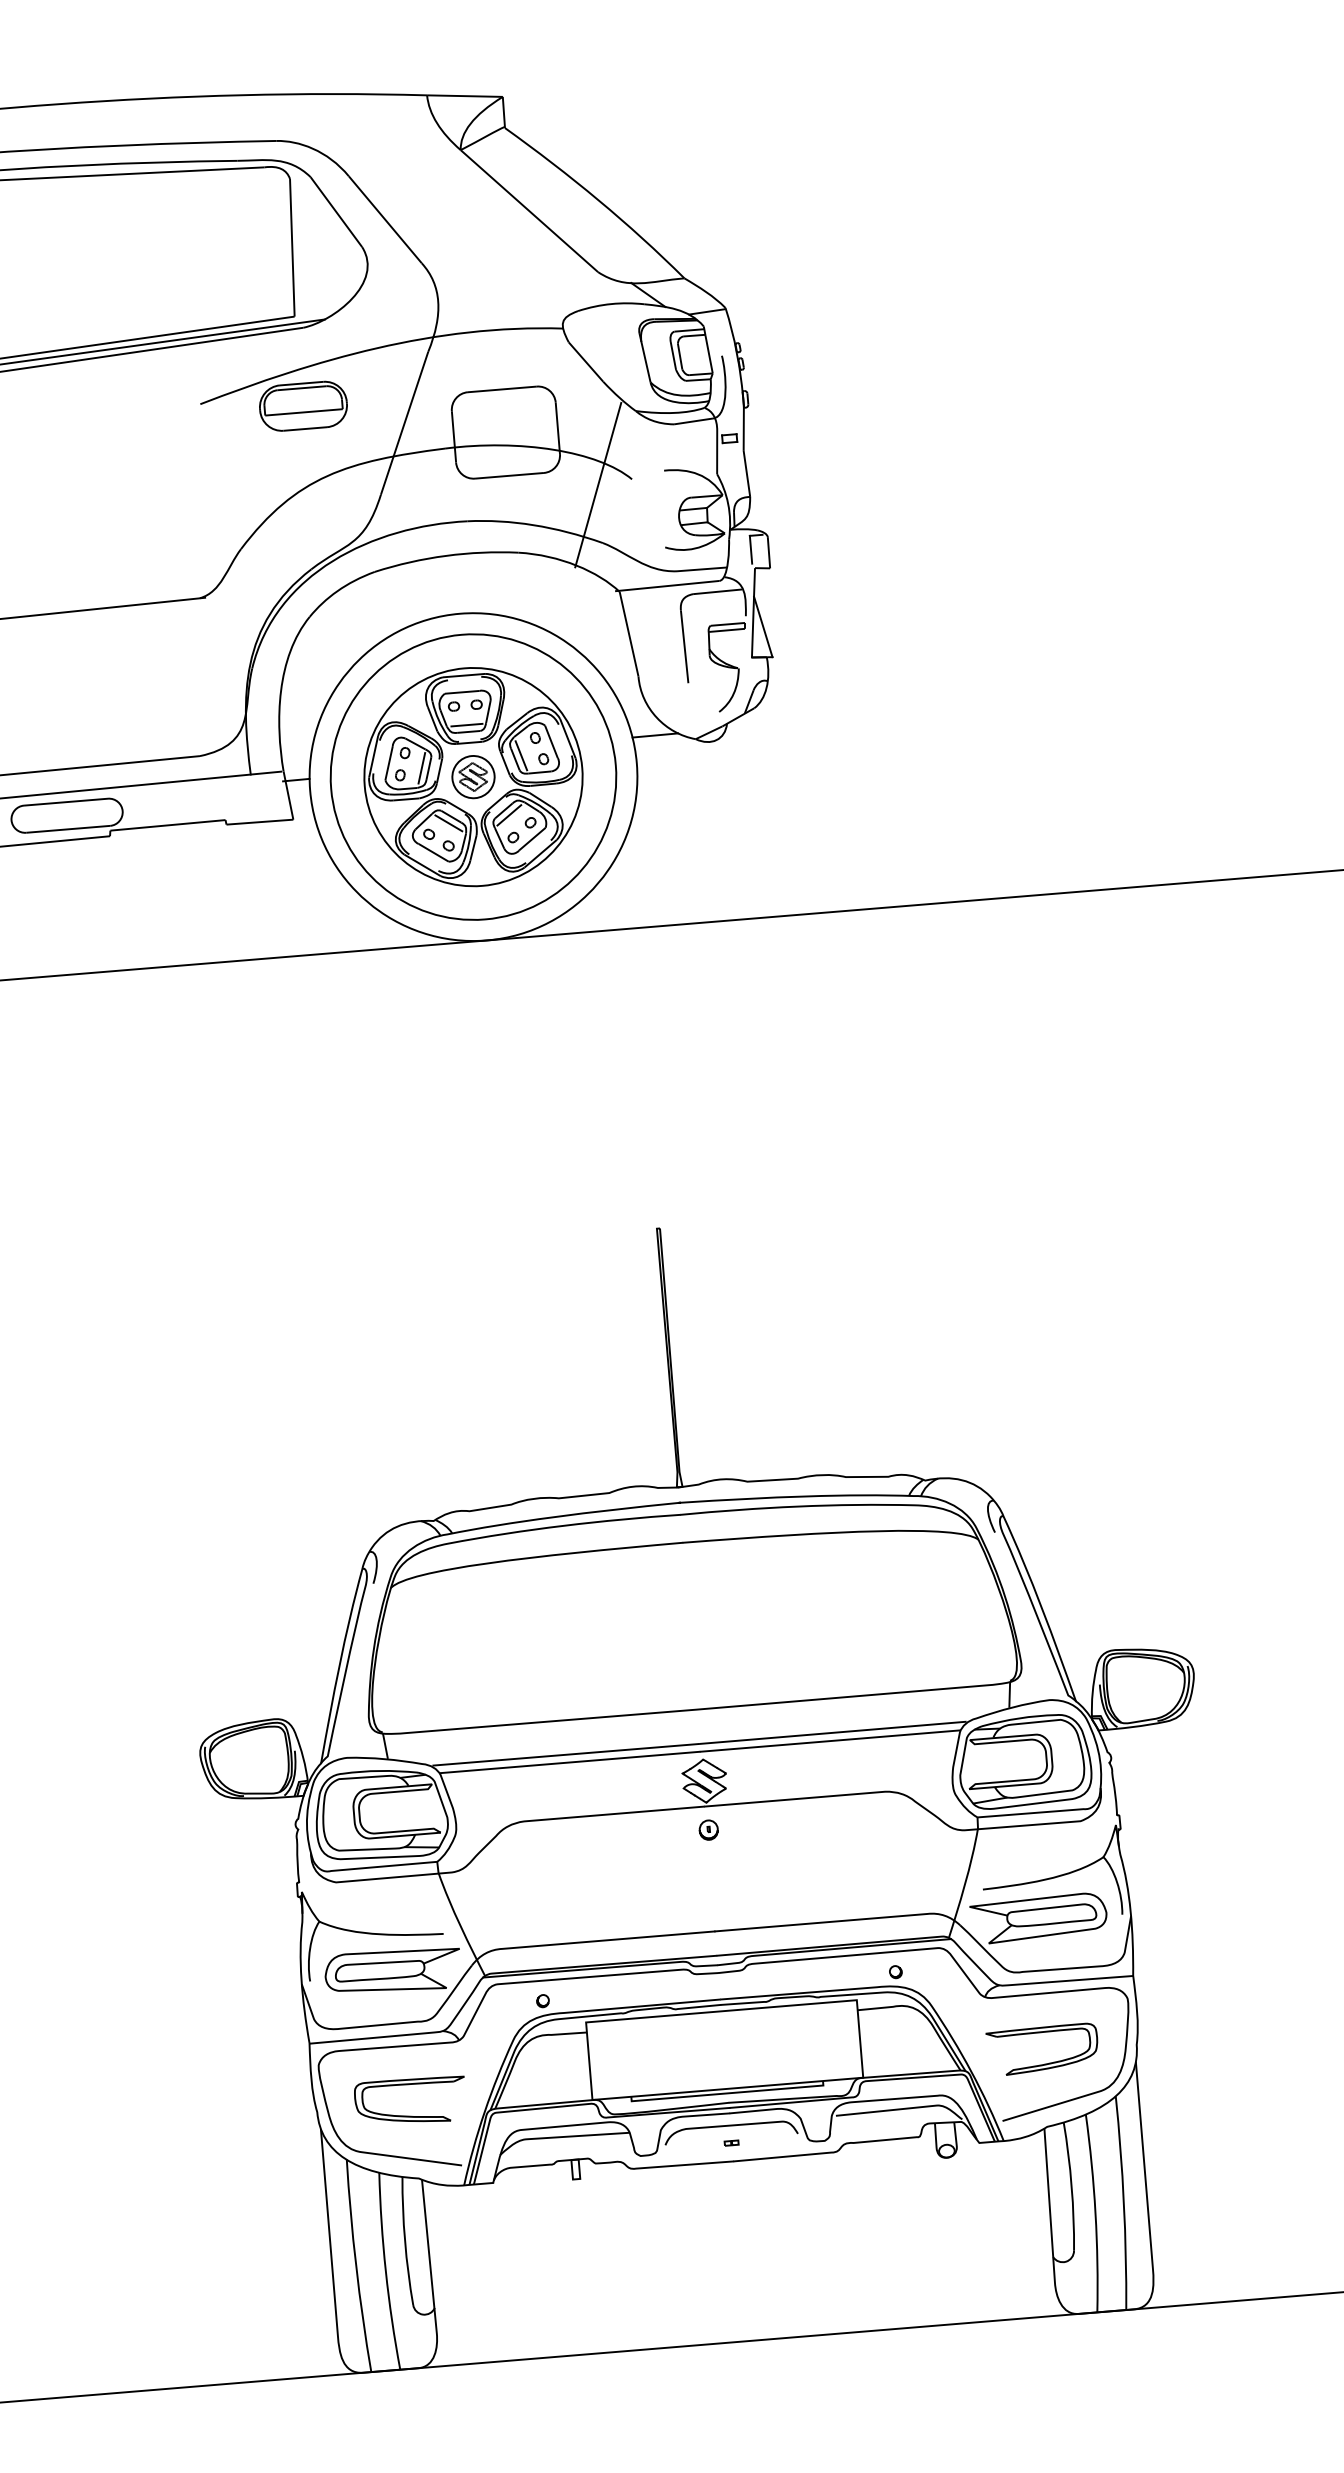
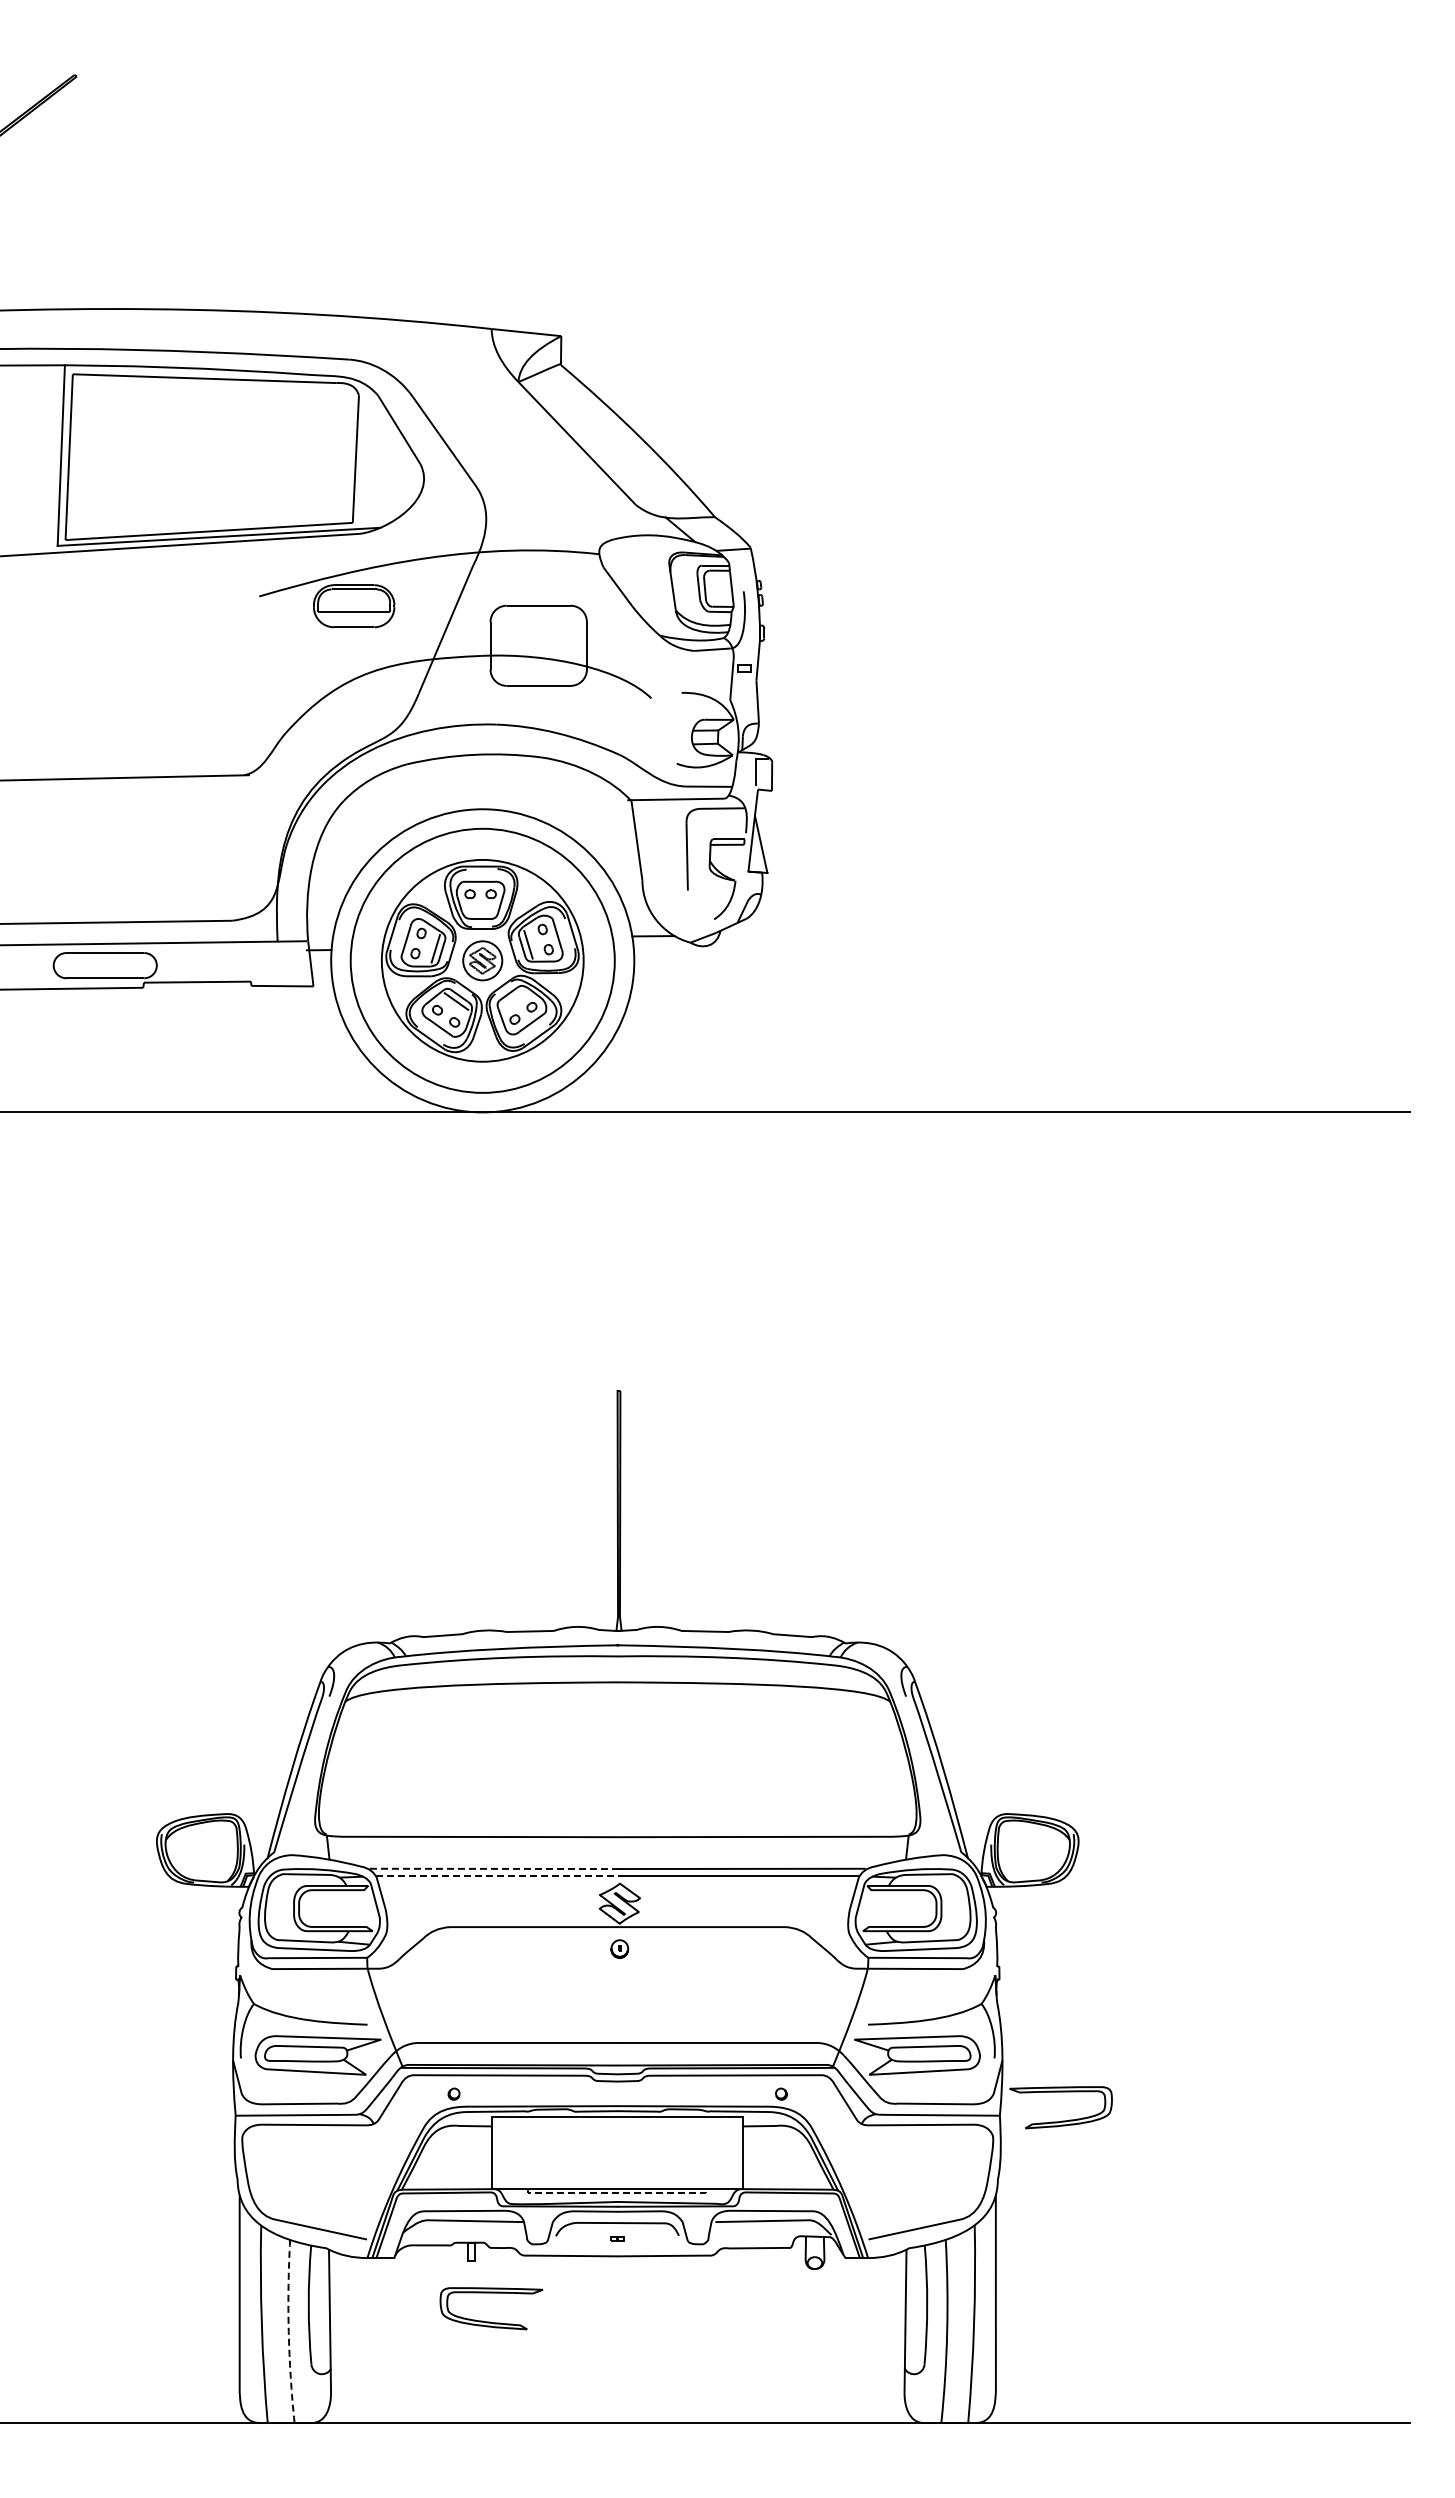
line: (597, 485) -> (619, 701), removed
line: (466, 725) -> (480, 912), removed
line: (508, 815) -> (512, 998), removed
line: (566, 1754) -> (494, 1868), solid -> dashed
line: (570, 1762) -> (497, 1876), solid -> dashed
part: (1044, 2063) -> (1061, 2120), moved
line: (727, 2093) -> (617, 2193), solid -> dashed
part: (410, 2115) -> (490, 2321), moved
arc: (385, 2271) -> (288, 2331), solid -> dashed

